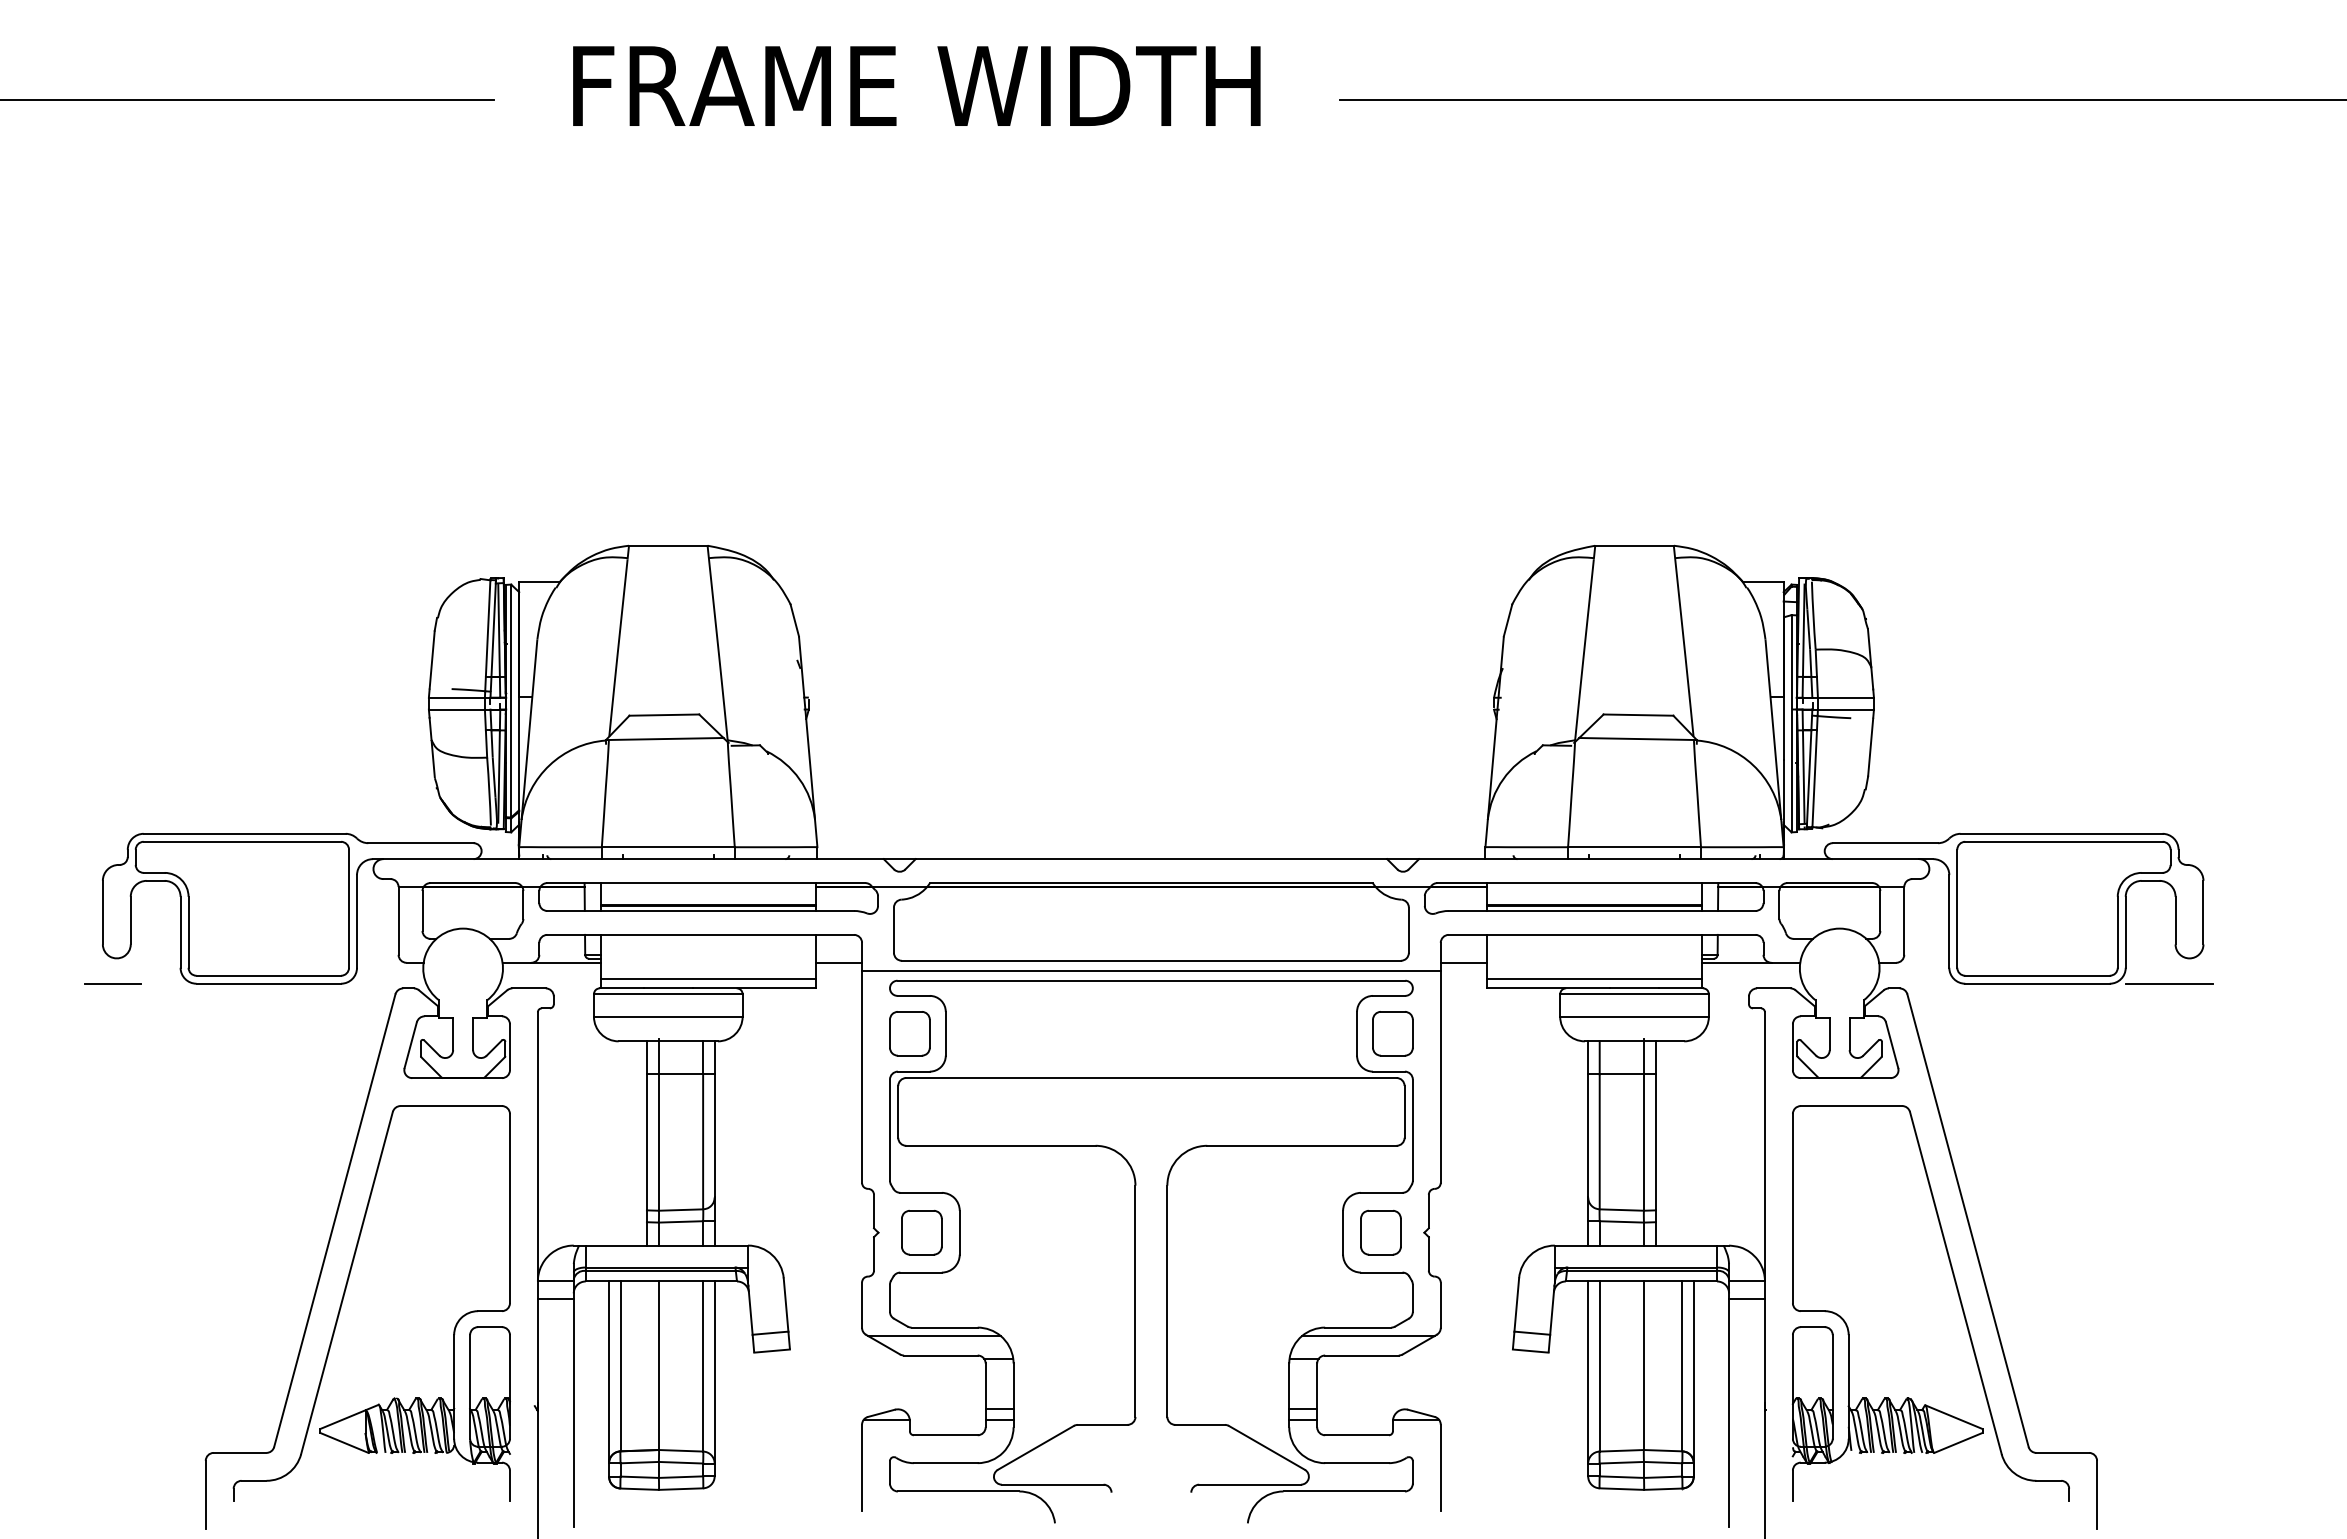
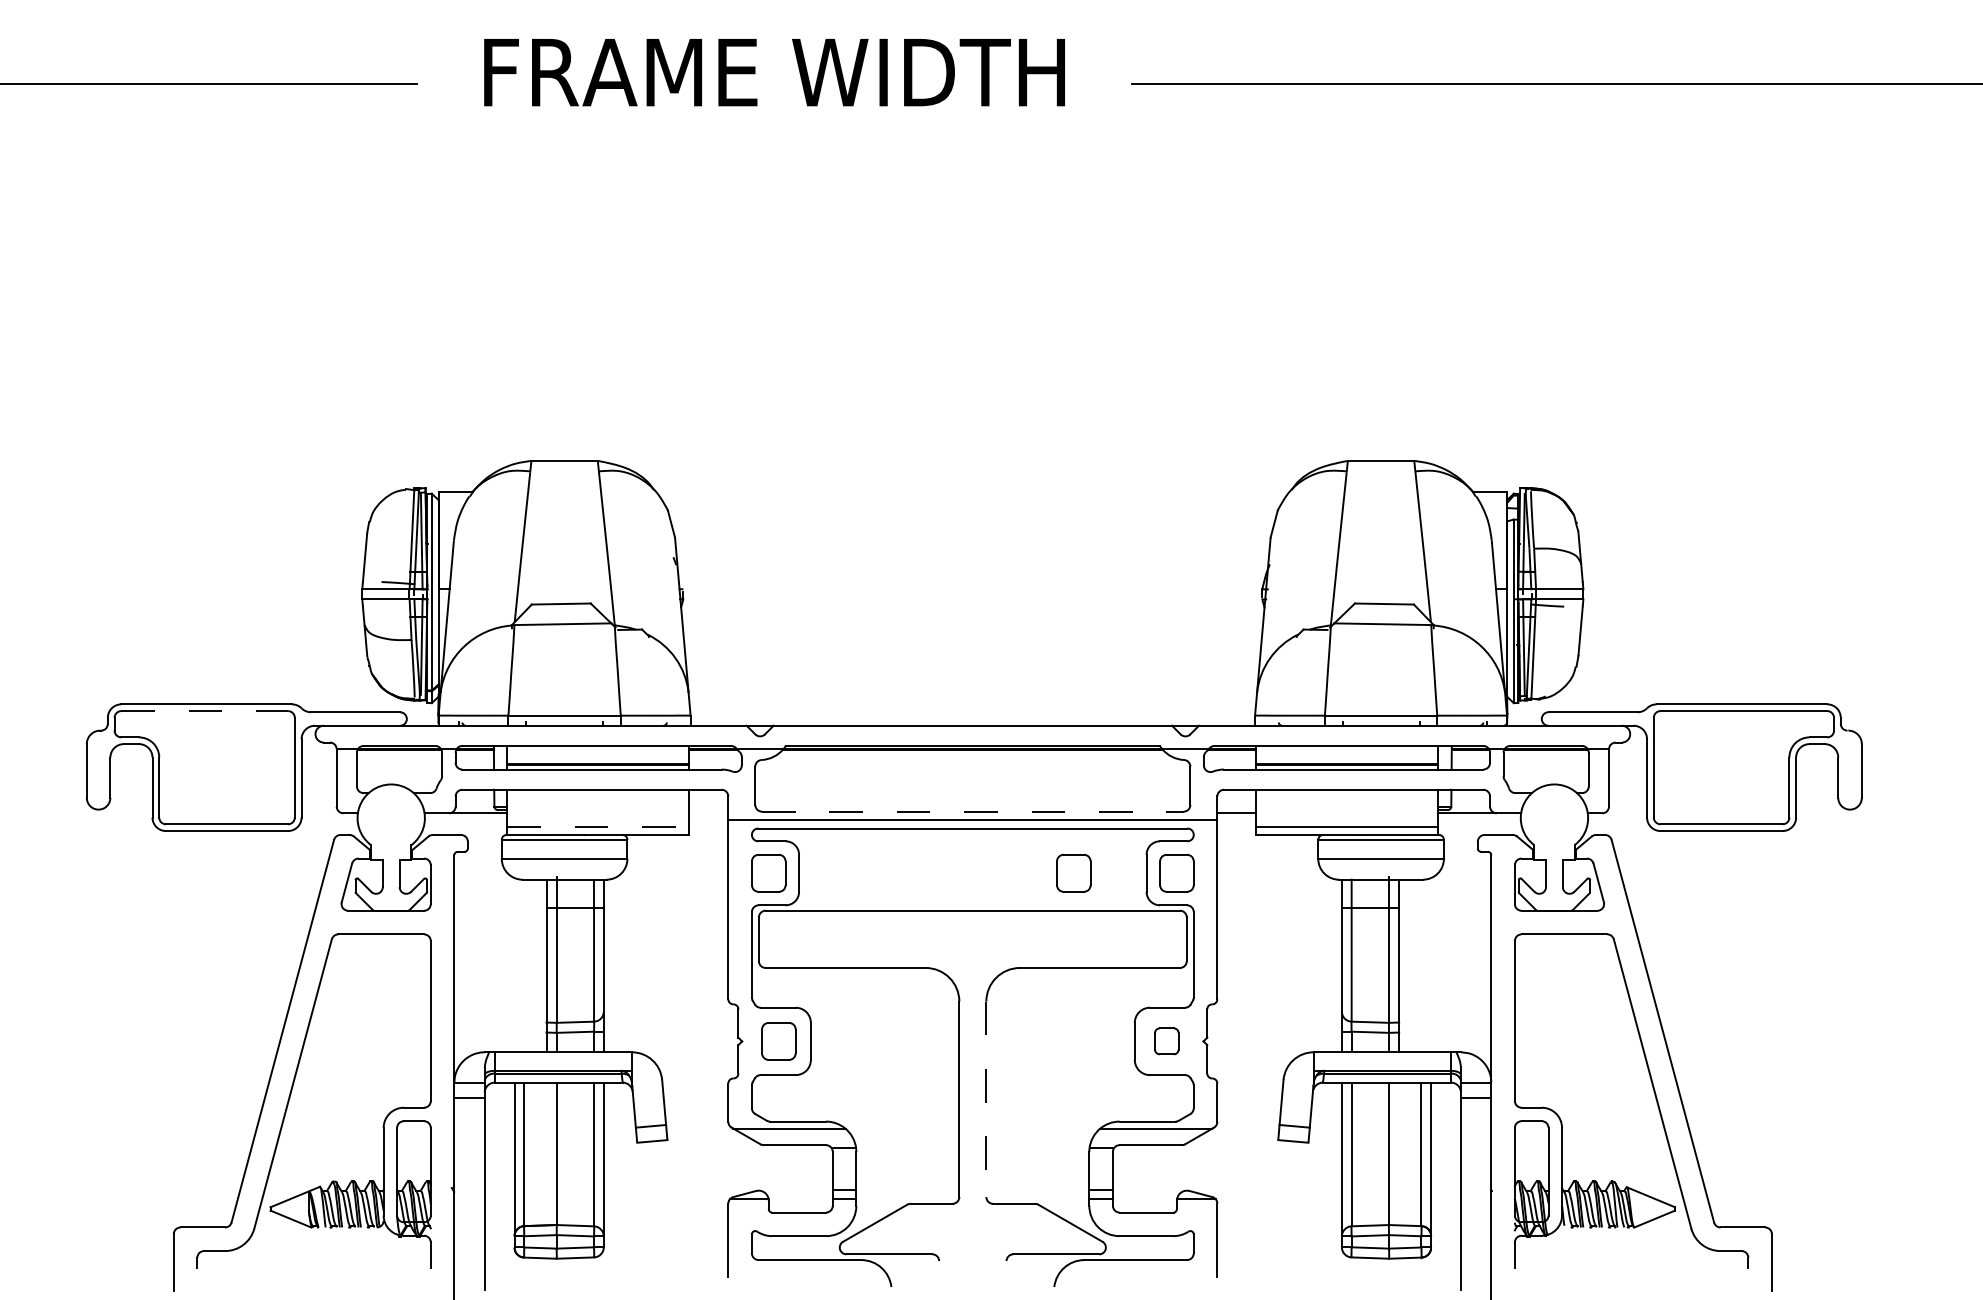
line: (242, 841) -> (204, 710), solid -> dashed
line: (1151, 960) -> (972, 811), solid -> dashed
line: (838, 962) -> (708, 813), removed
line: (708, 978) -> (598, 826), solid -> dashed
line: (112, 983) -> (94, 830), removed
line: (2169, 983) -> (1833, 830), removed
part: (1270, 1033) -> (1073, 873), added
part: (1380, 1232) -> (1166, 1041), size x0.7
line: (1167, 1301) -> (986, 1099), solid -> dashed

